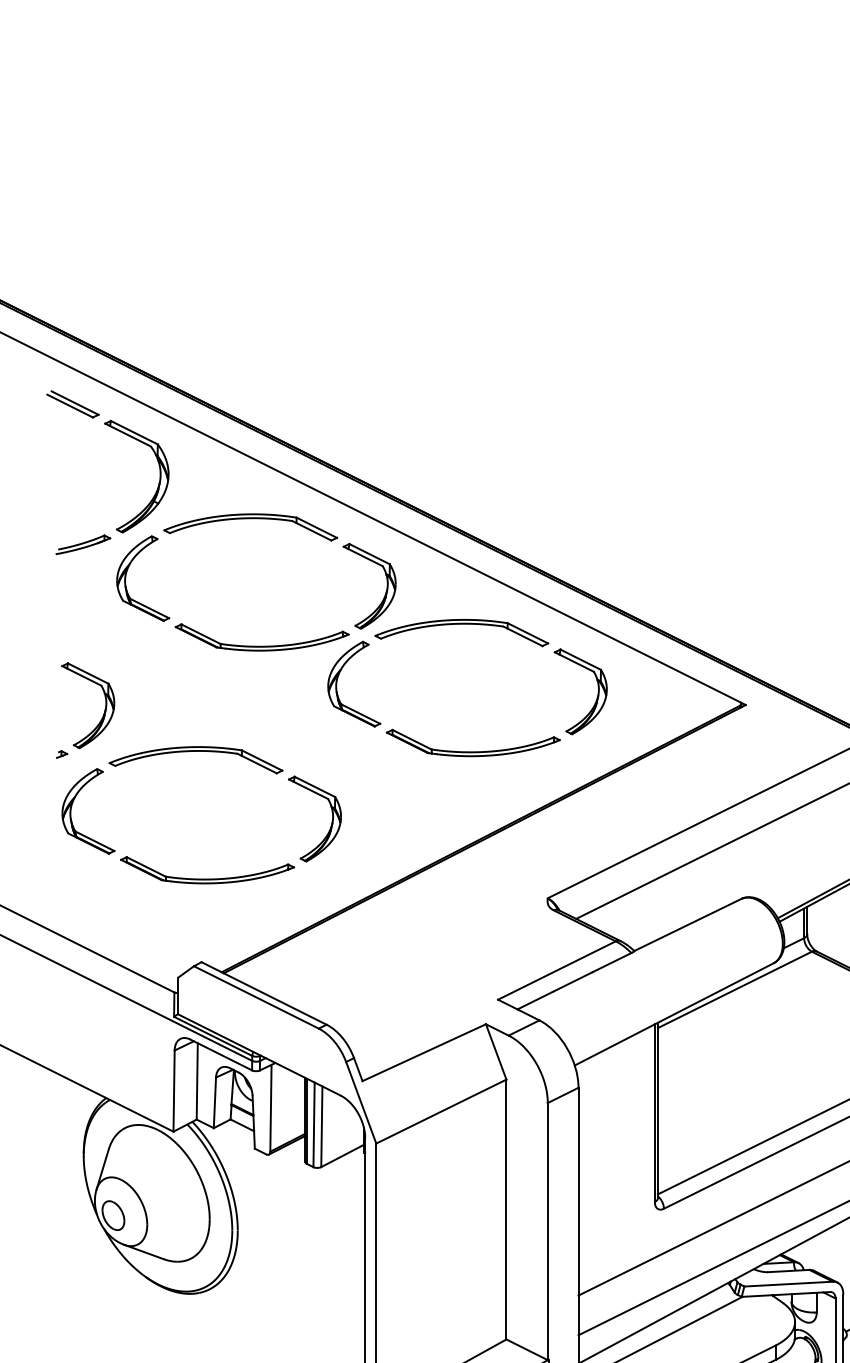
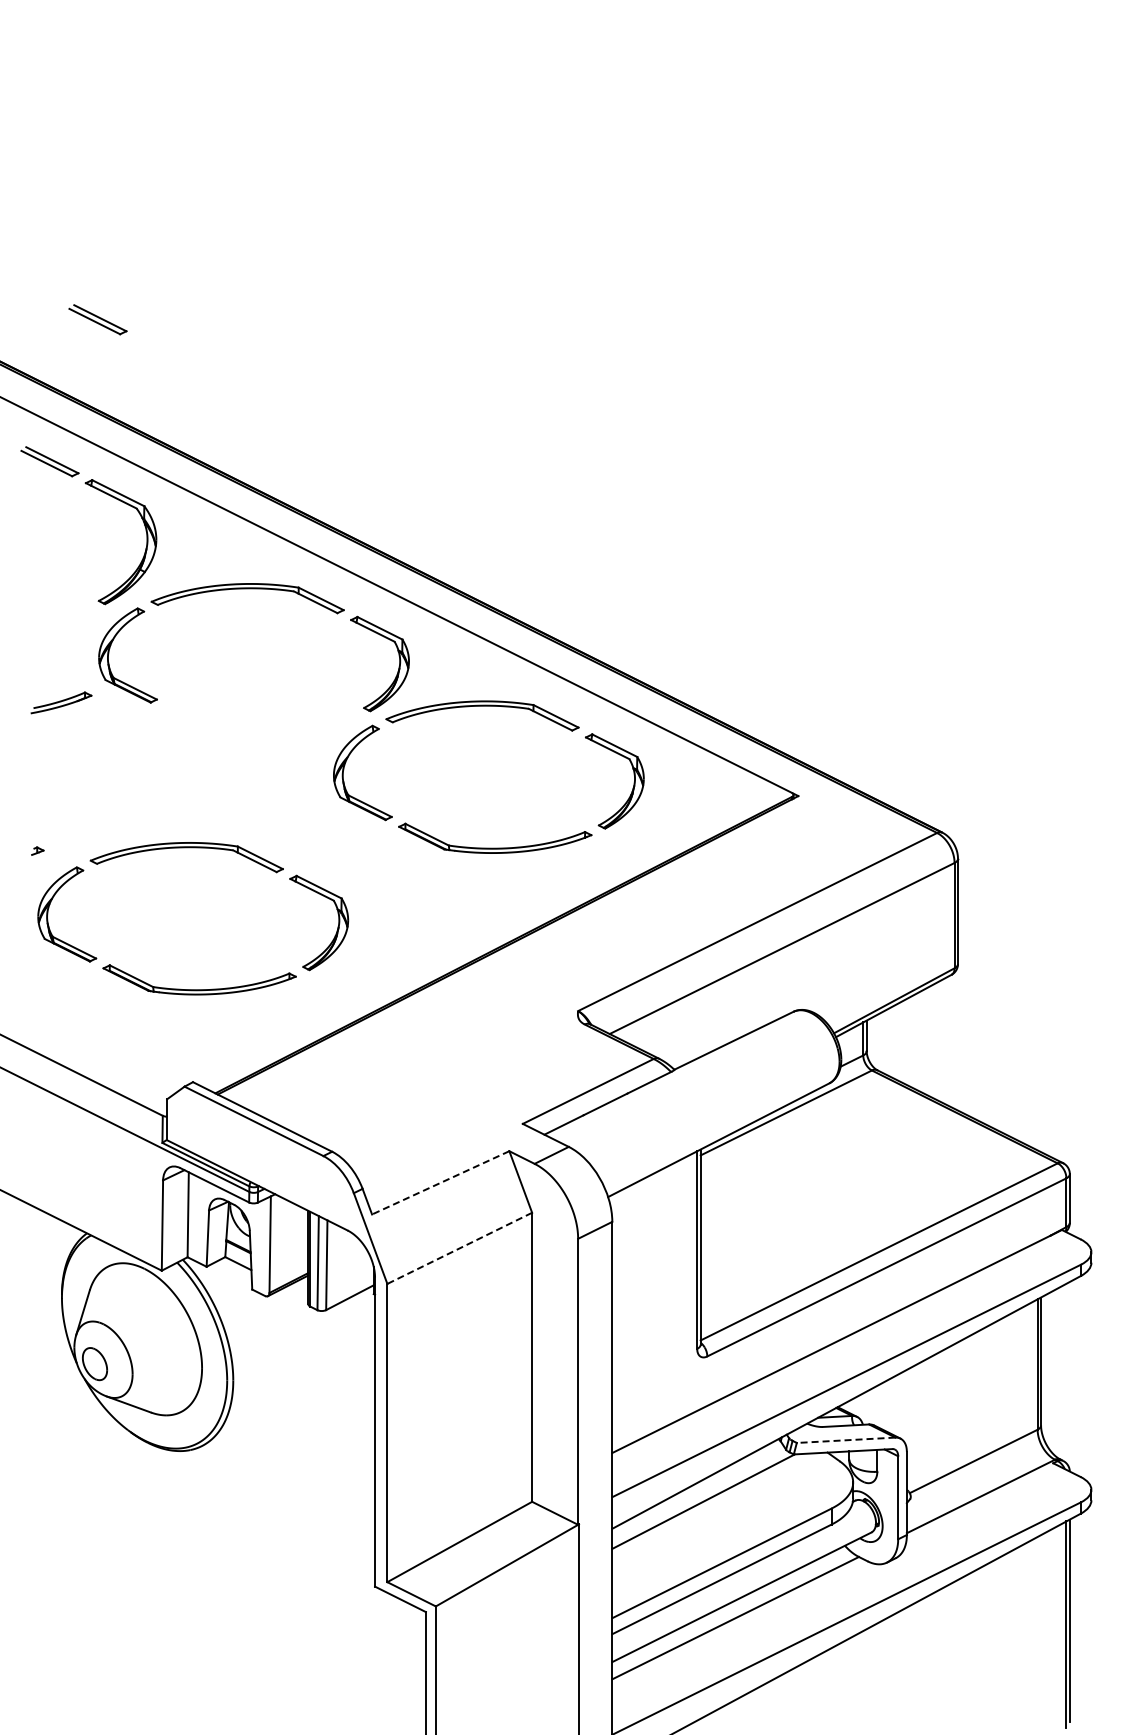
part: (115, 276) -> (97, 319), added
part: (83, 544) -> (61, 702), moved
part: (262, 646) -> (260, 730), removed
part: (104, 708) -> (85, 799), removed
line: (424, 1052) -> (440, 1182), solid -> dashed
line: (441, 1111) -> (459, 1248), solid -> dashed
line: (788, 1284) -> (845, 1440), solid -> dashed

